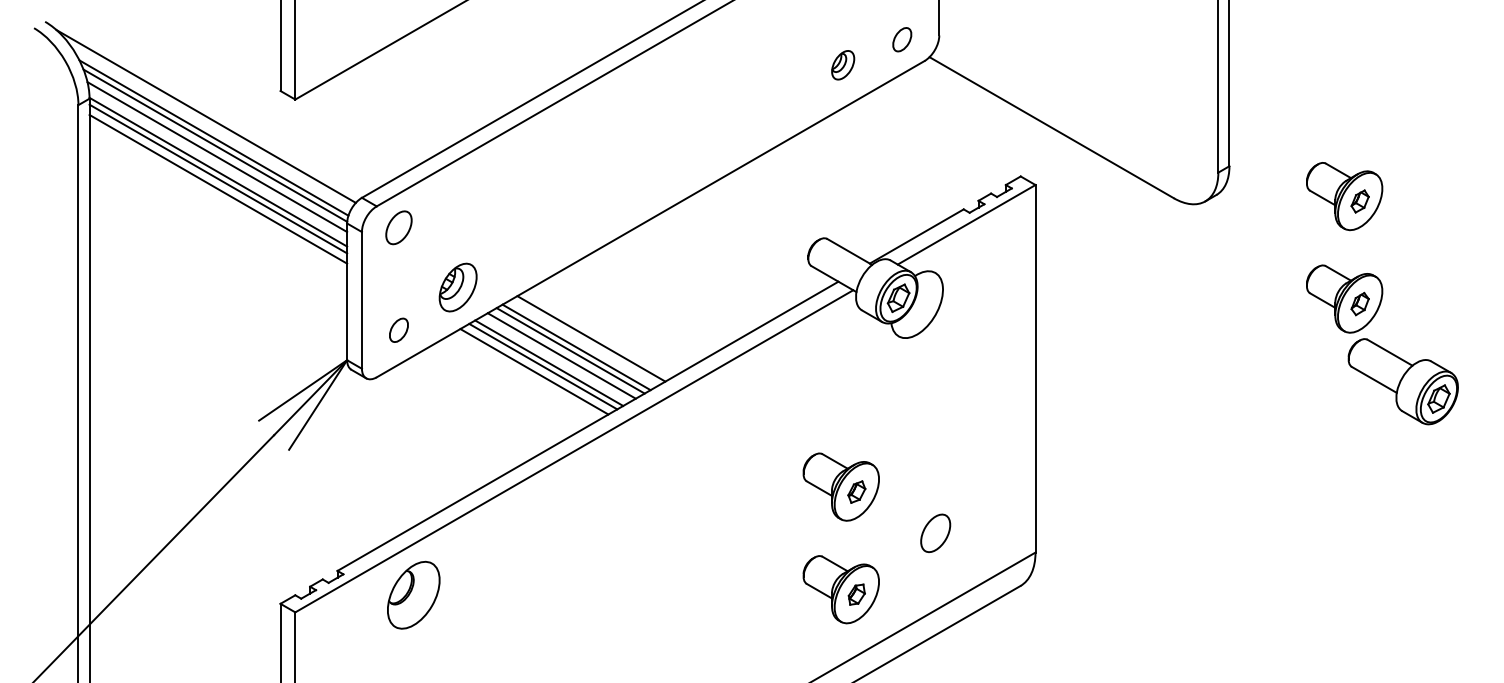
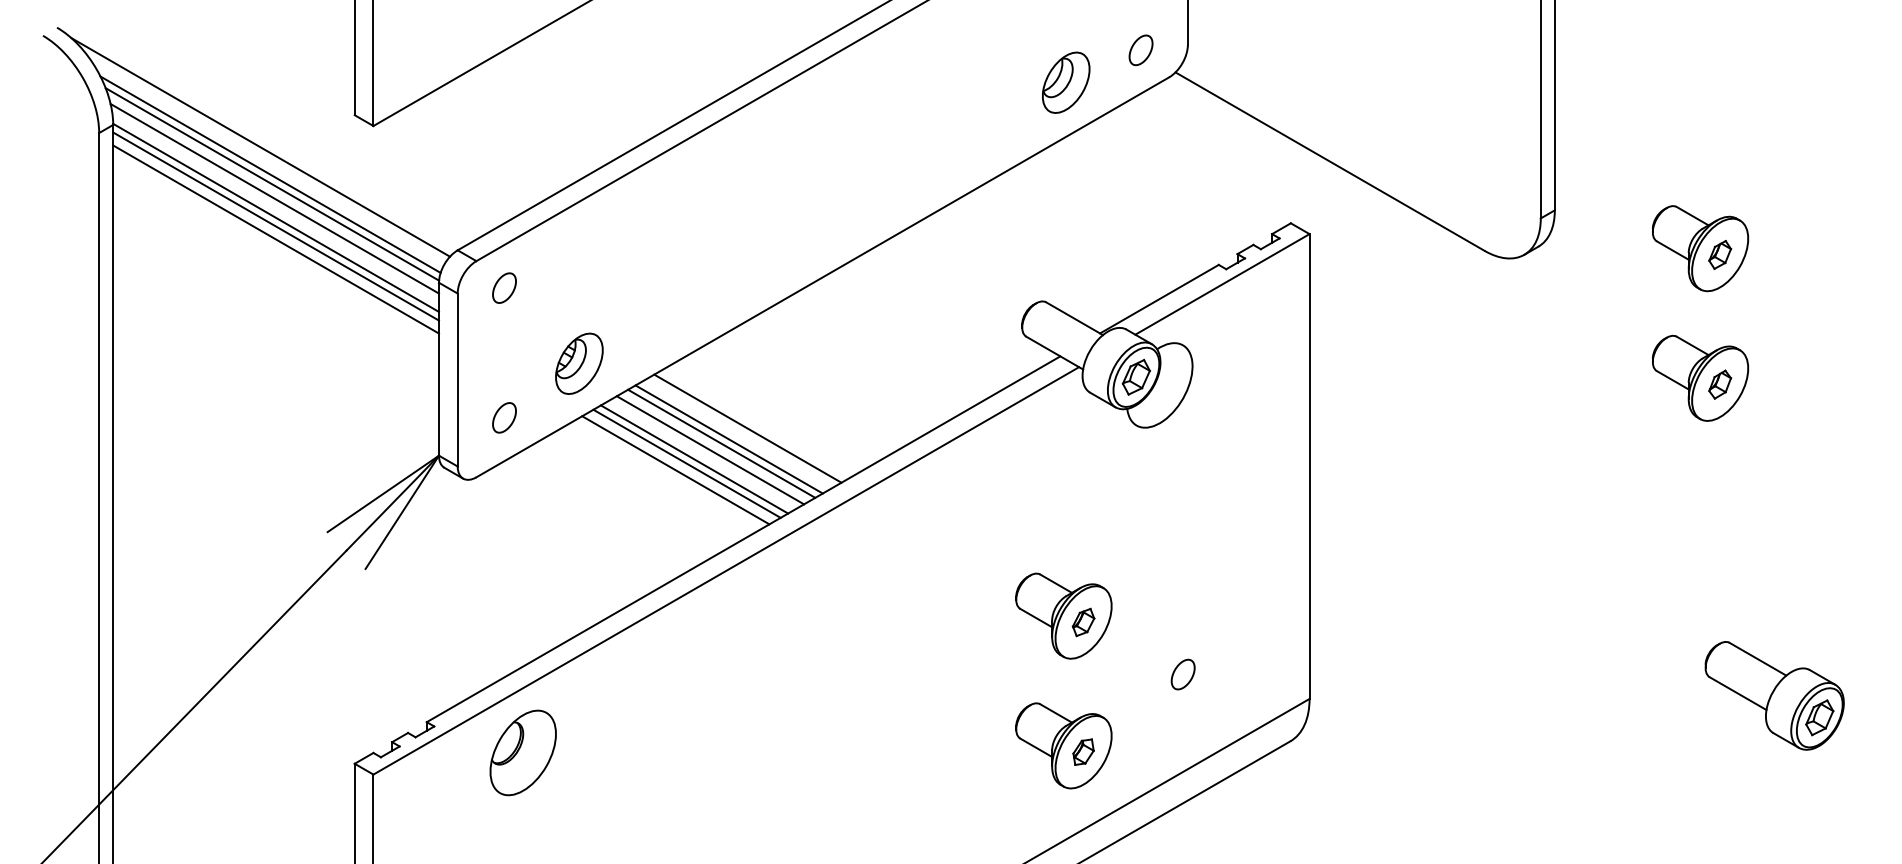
part: (843, 65) -> (1066, 82), size x1.67
part: (398, 227) -> (504, 287), size x0.71
part: (1403, 381) -> (1774, 695), moved
part: (935, 533) -> (1182, 674), size x0.62

